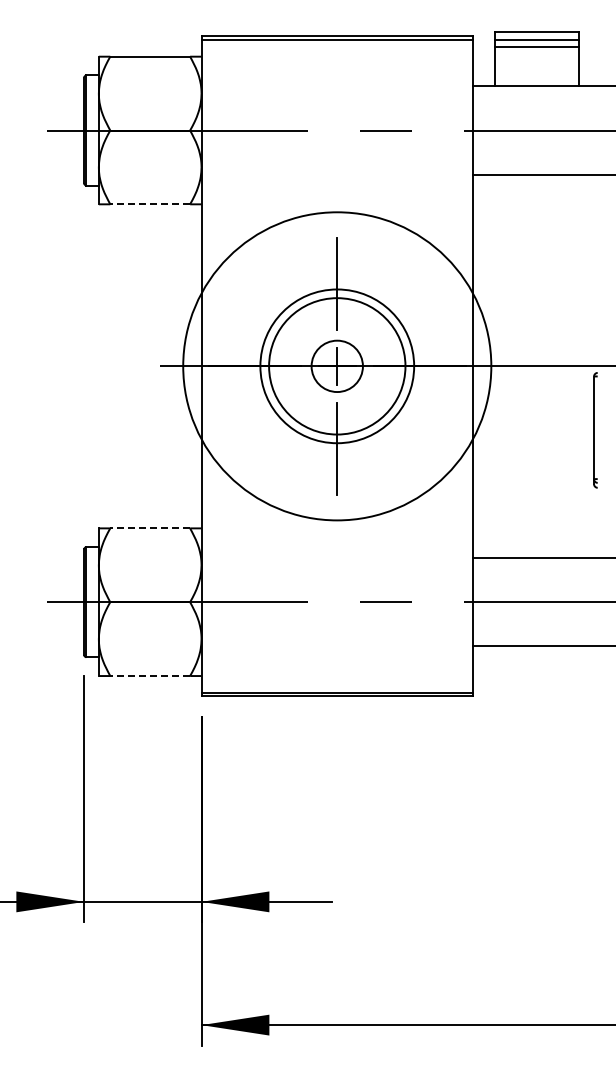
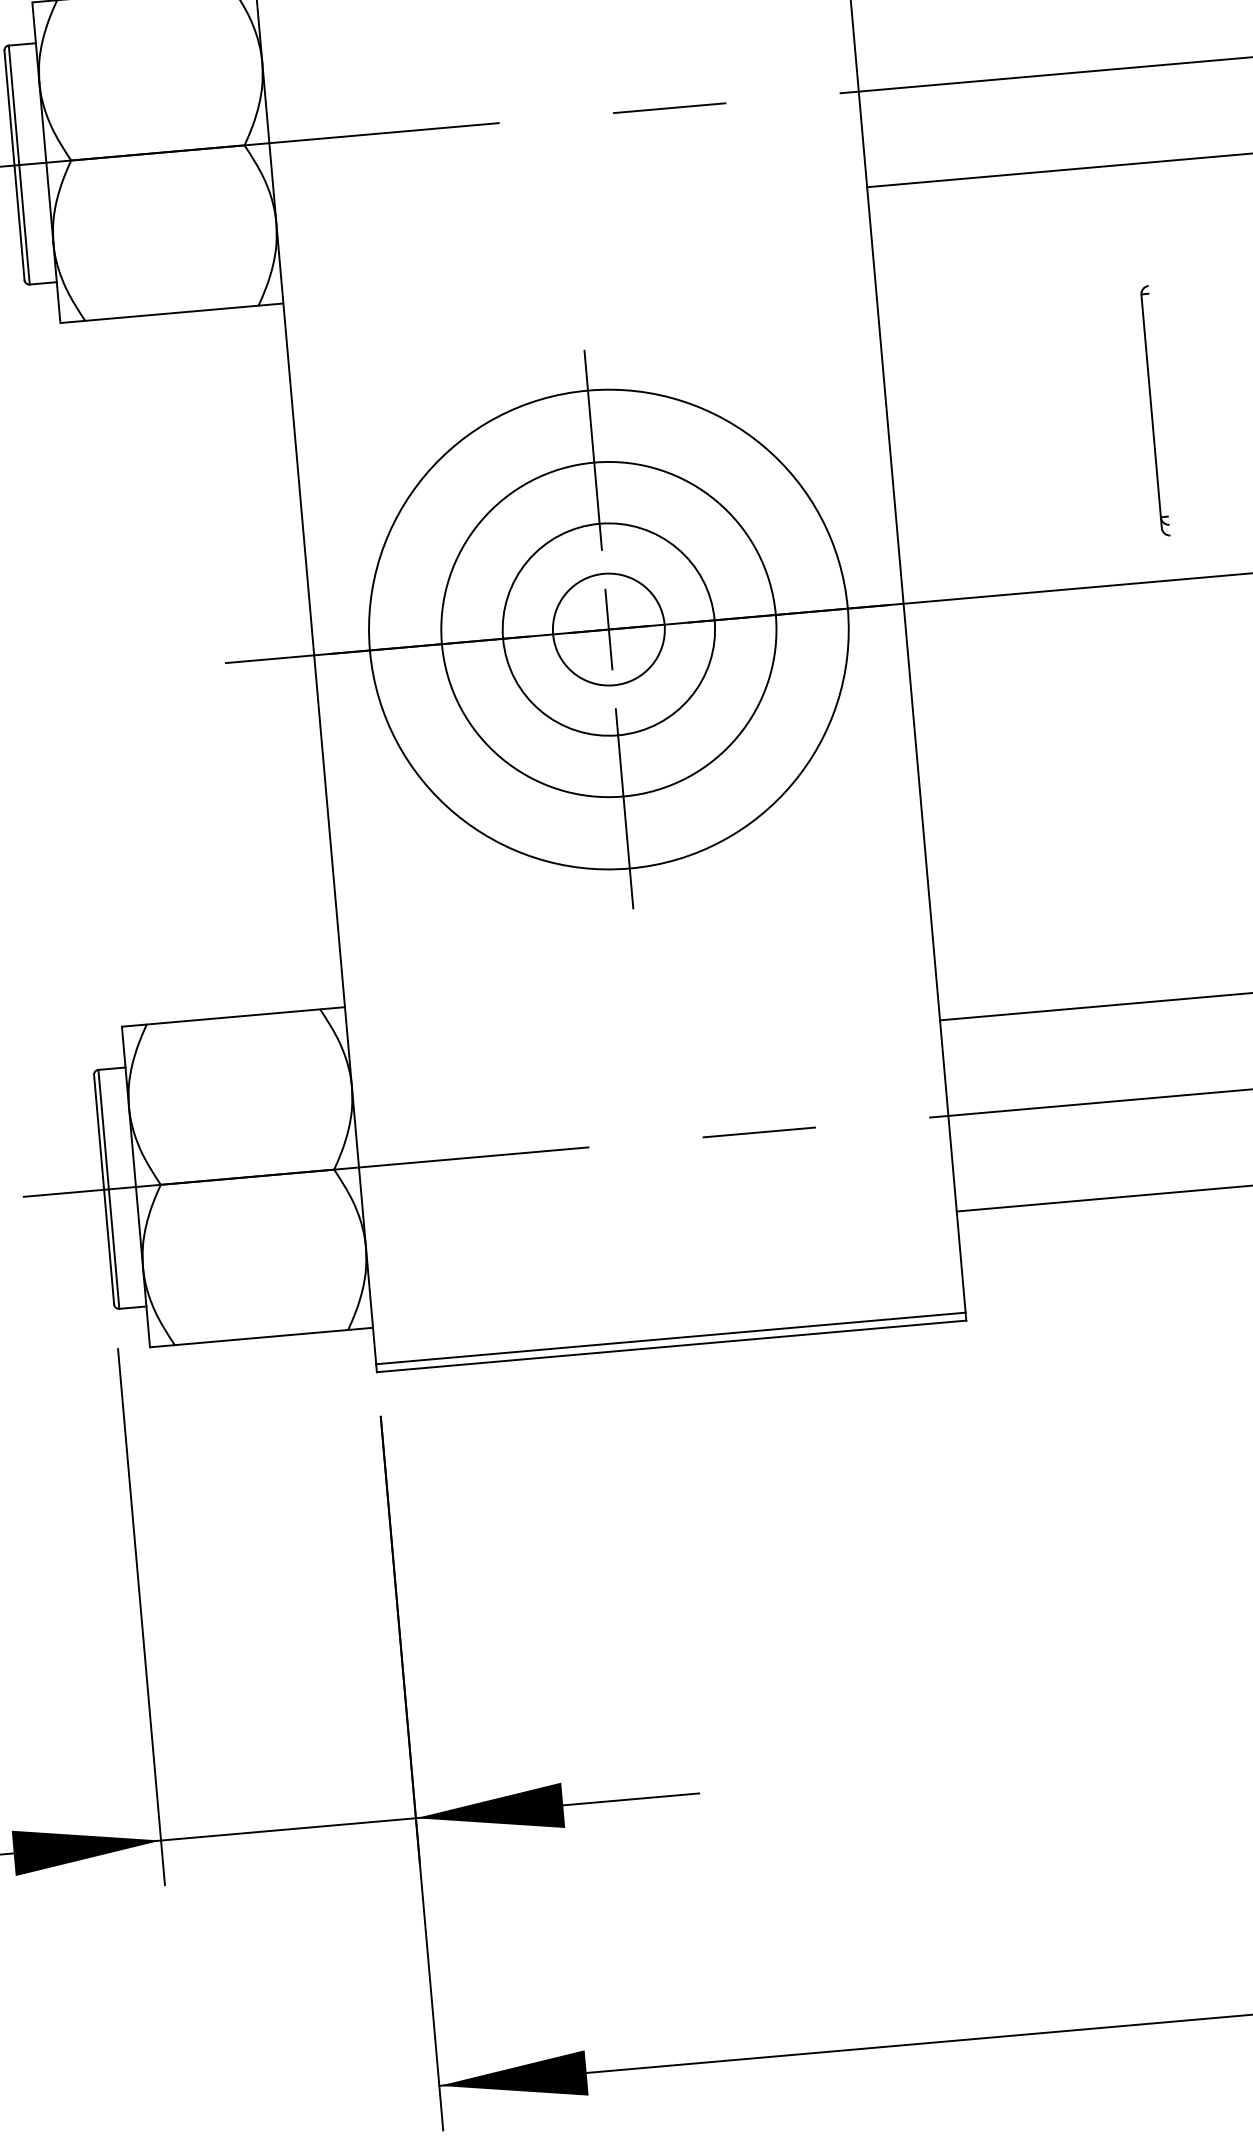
line: (150, 204) -> (172, 313), dashed -> solid
circle: (336, 366) -> (607, 630), size x0.71
circle: (337, 366) -> (609, 629), size x0.71
part: (595, 430) -> (1154, 411), moved
line: (150, 528) -> (234, 1017), dashed -> solid
line: (150, 676) -> (262, 1338), dashed -> solid

